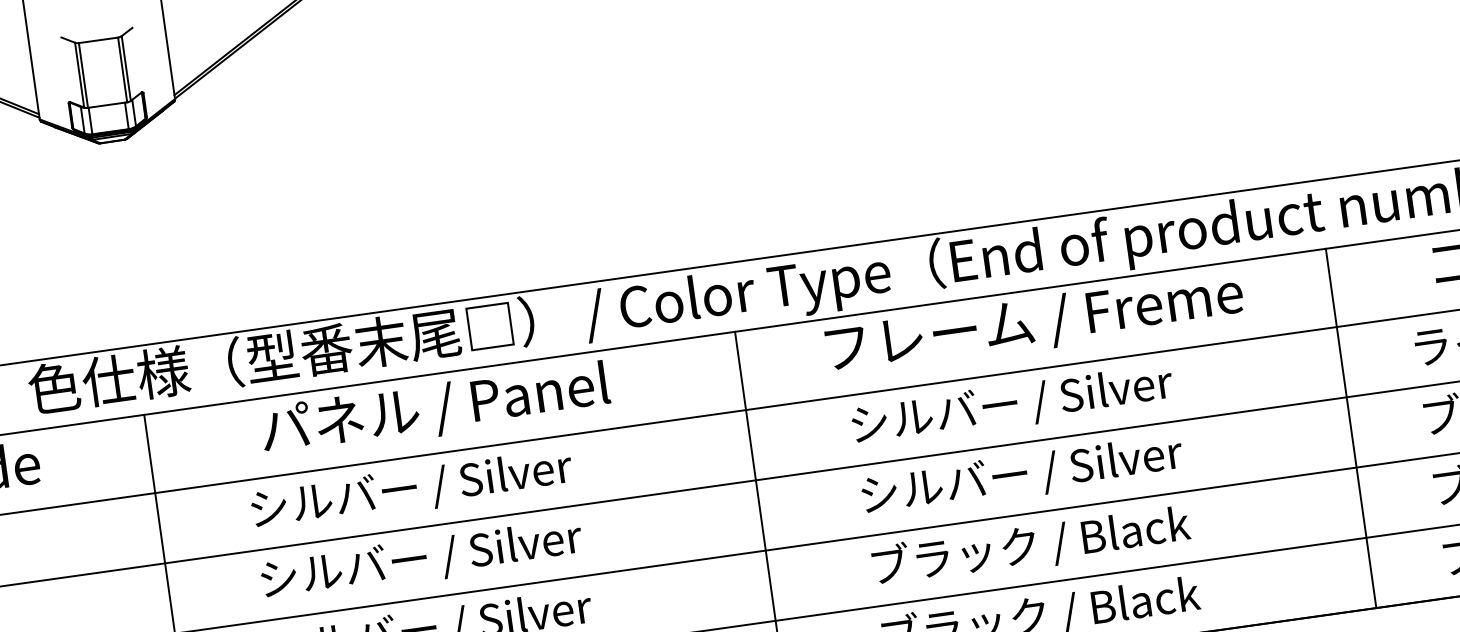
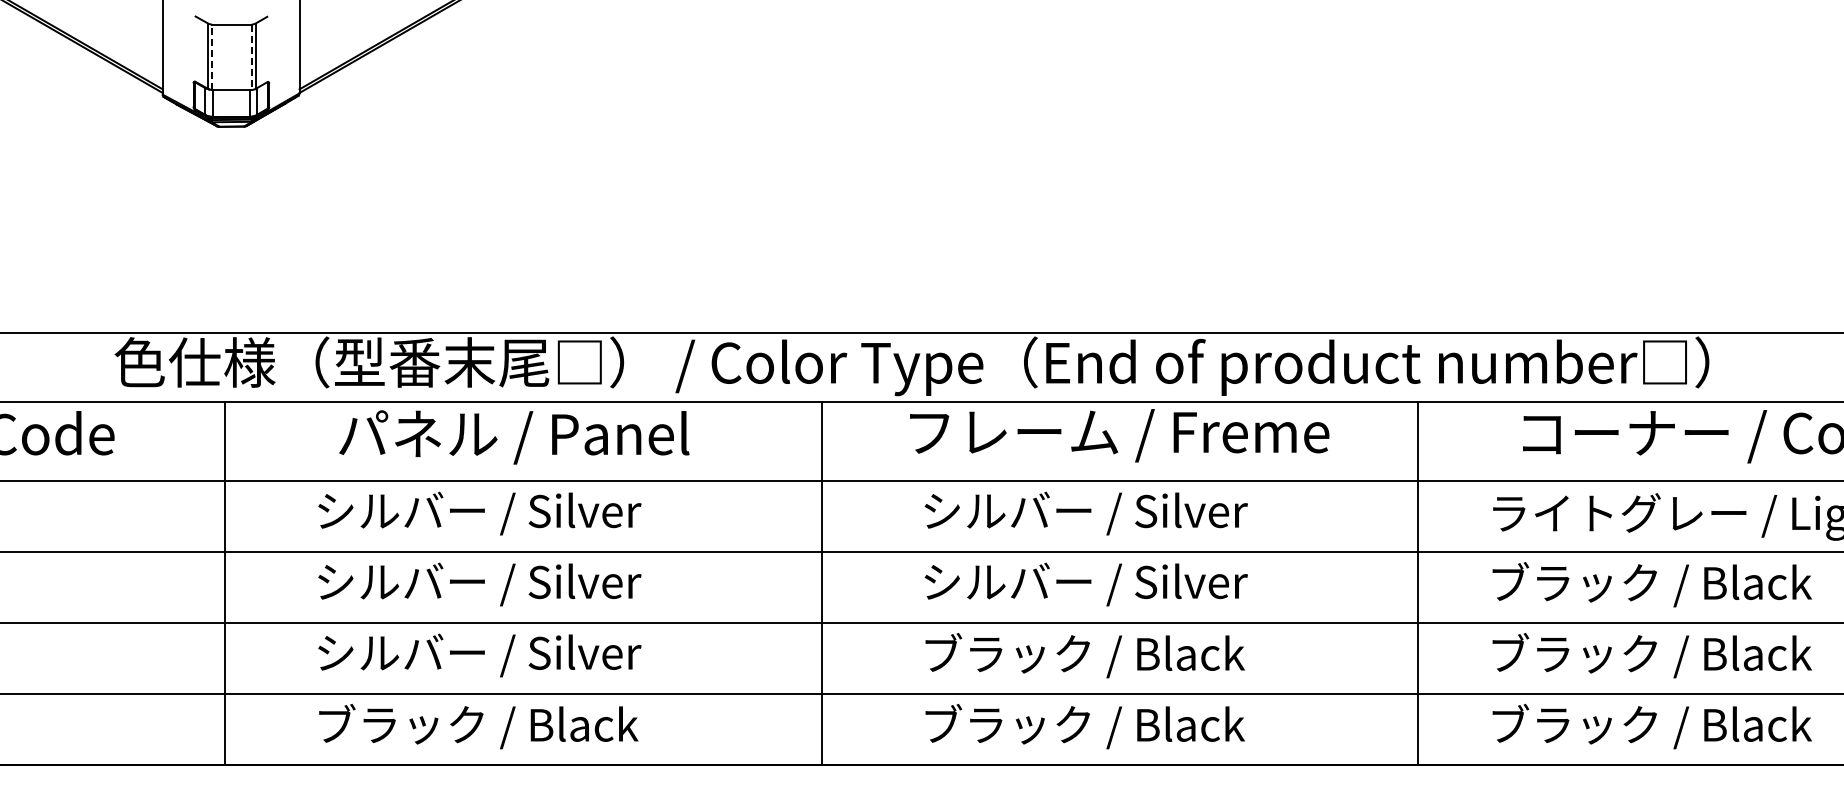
line: (122, 70) -> (251, 57), solid -> dashed
line: (83, 75) -> (212, 57), solid -> dashed

